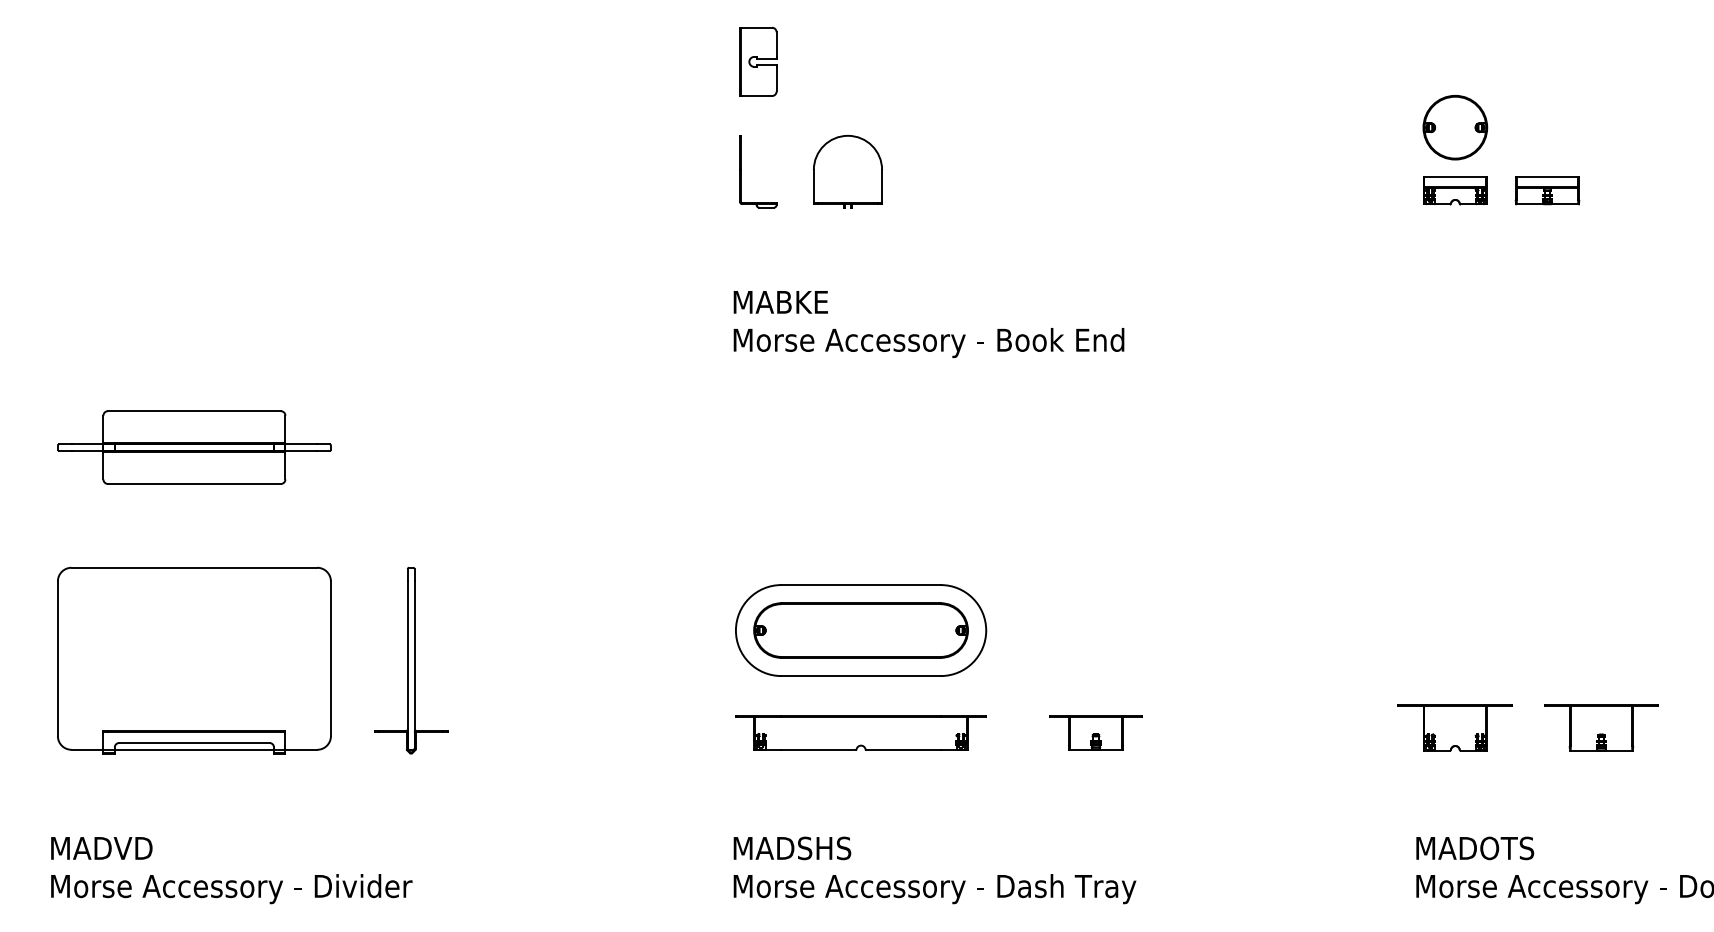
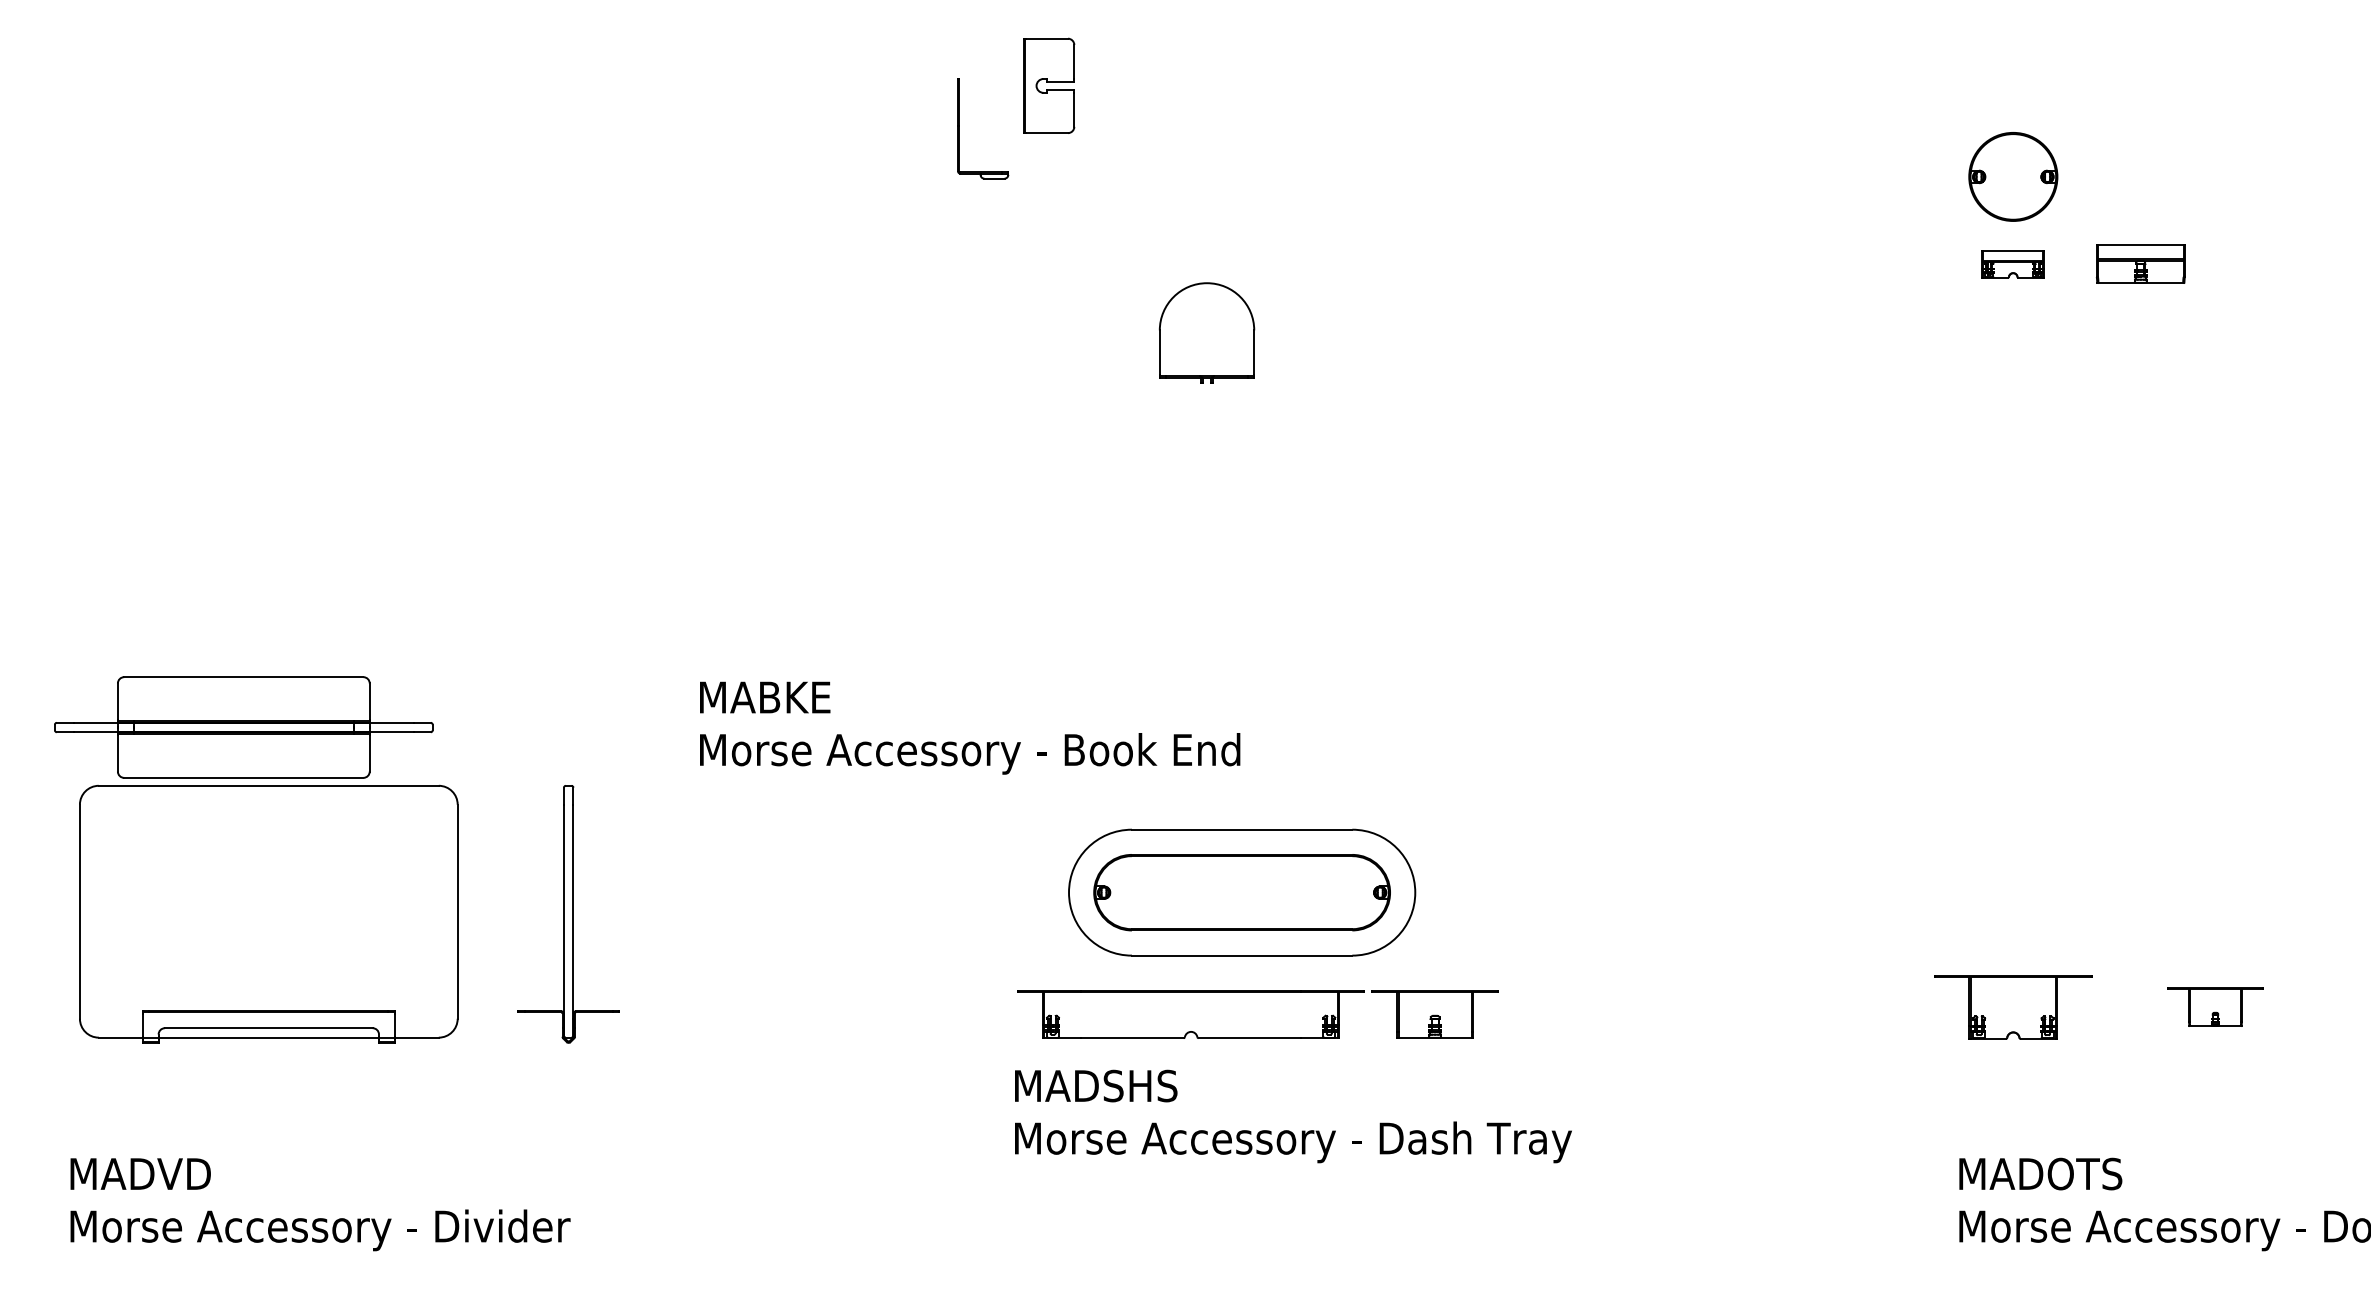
part: (741, 171) -> (959, 128), moved
part: (847, 171) -> (1206, 332), moved
part: (1454, 190) -> (2012, 264), size x0.7
text: (929, 323) -> (970, 727), moved
part: (194, 447) -> (243, 727), moved
part: (861, 630) -> (1242, 892), moved
part: (1601, 728) -> (2215, 1007), size x0.6
part: (1095, 733) -> (1434, 1014), moved
text: (935, 870) -> (1293, 1116), moved

